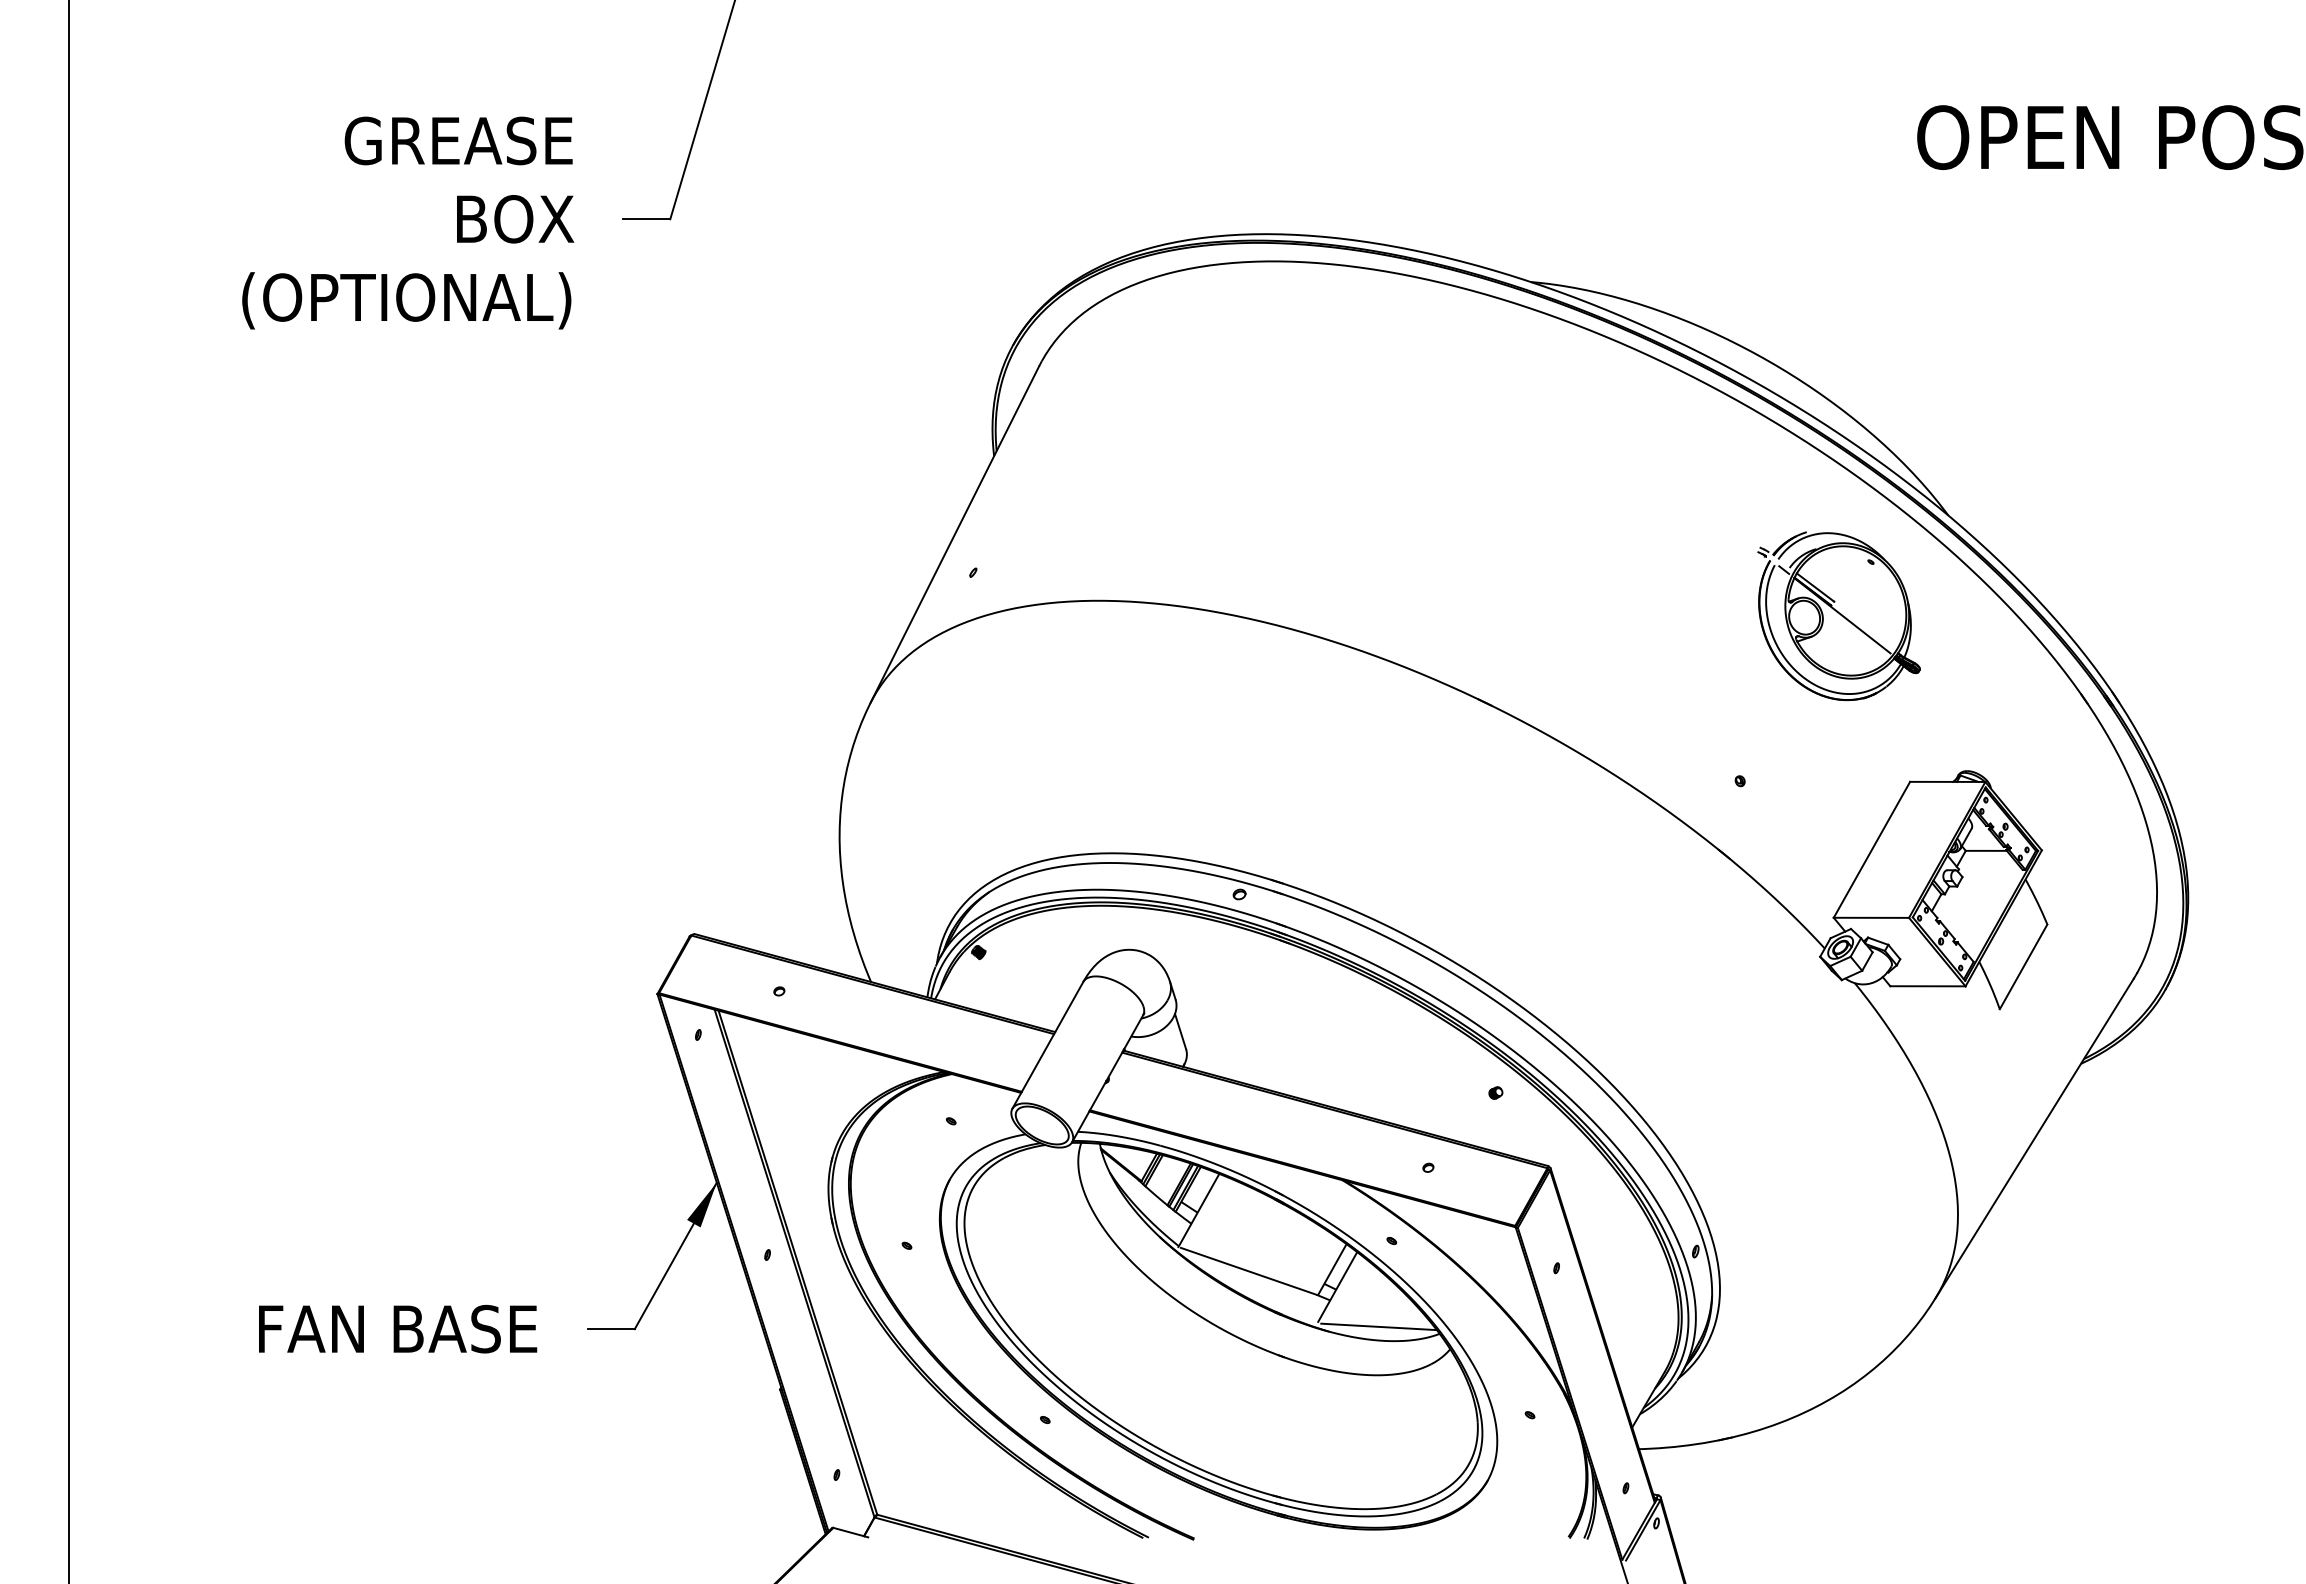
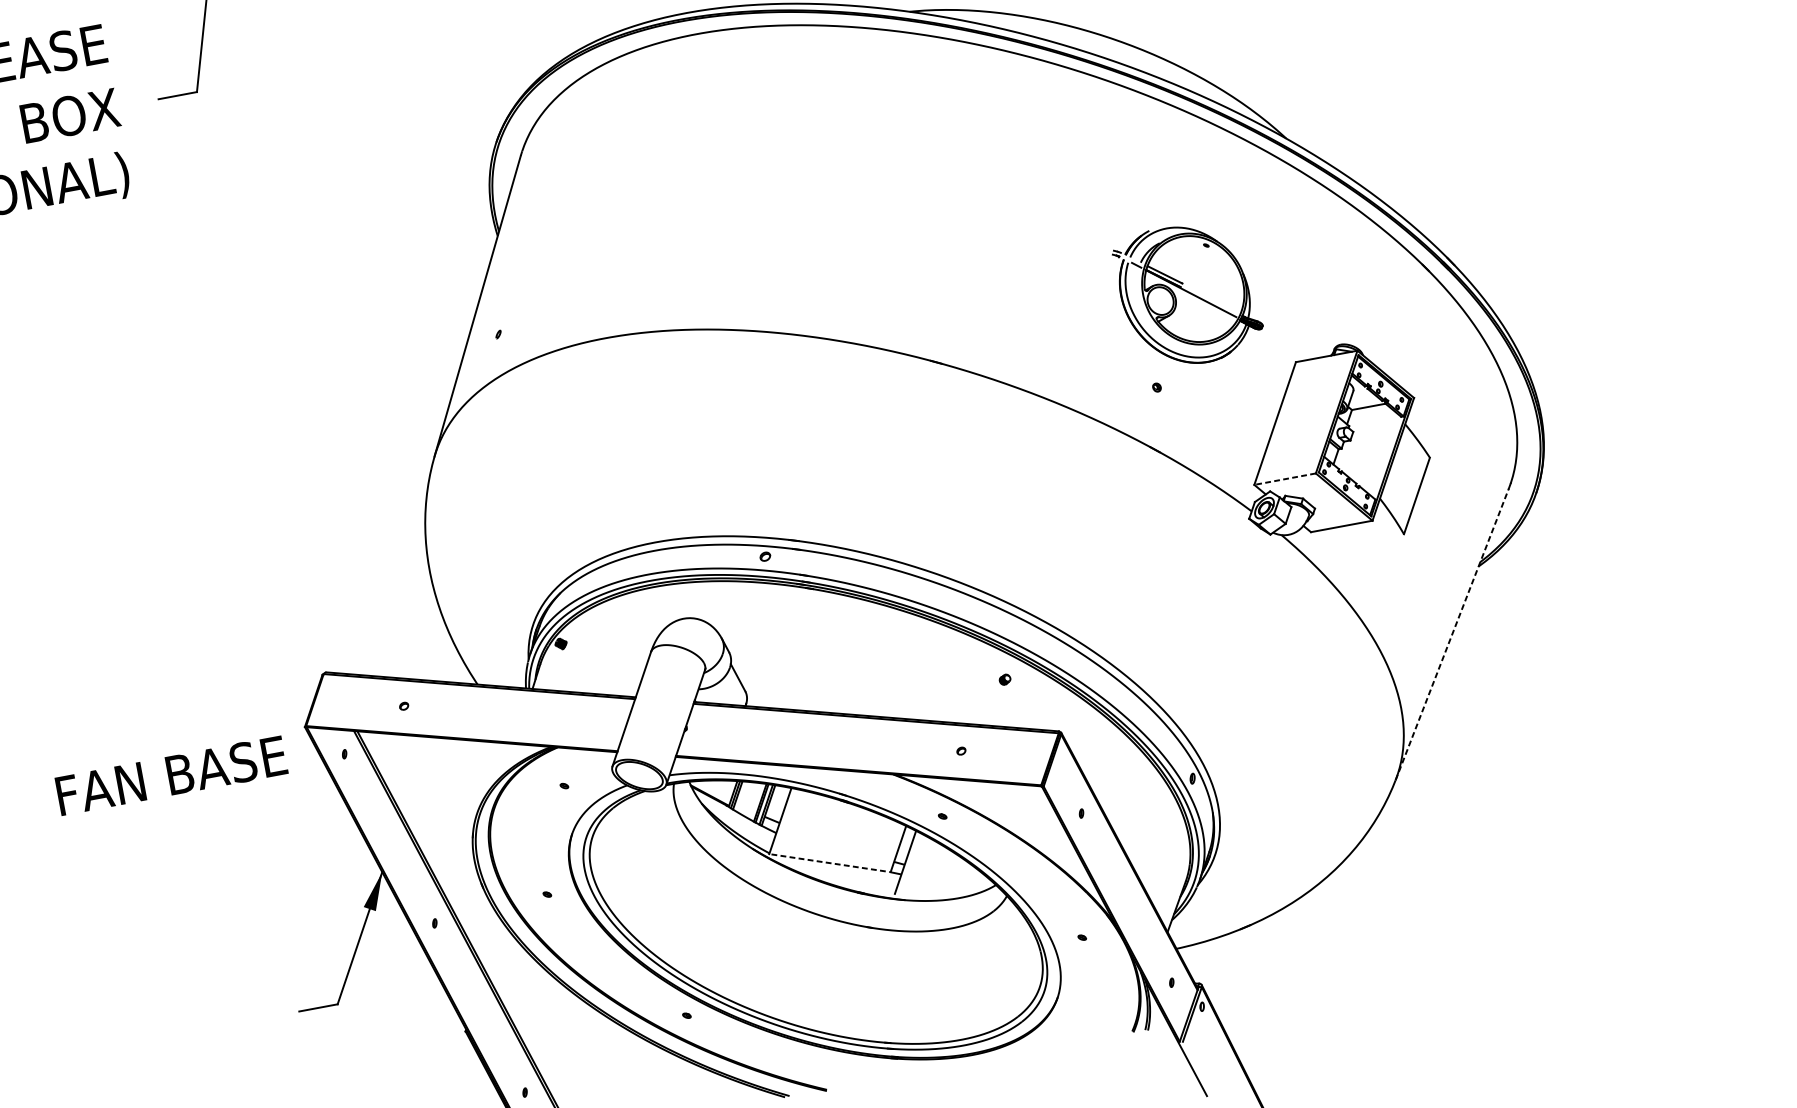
part: (1838, 616) -> (1188, 294), moved
line: (1871, 917) -> (1285, 478), solid -> dashed
line: (2034, 1138) -> (1452, 634), solid -> dashed
line: (1248, 1271) -> (830, 863), solid -> dashed
line: (1378, 1326) -> (944, 888), removed
text: (398, 1328) -> (171, 775), moved

